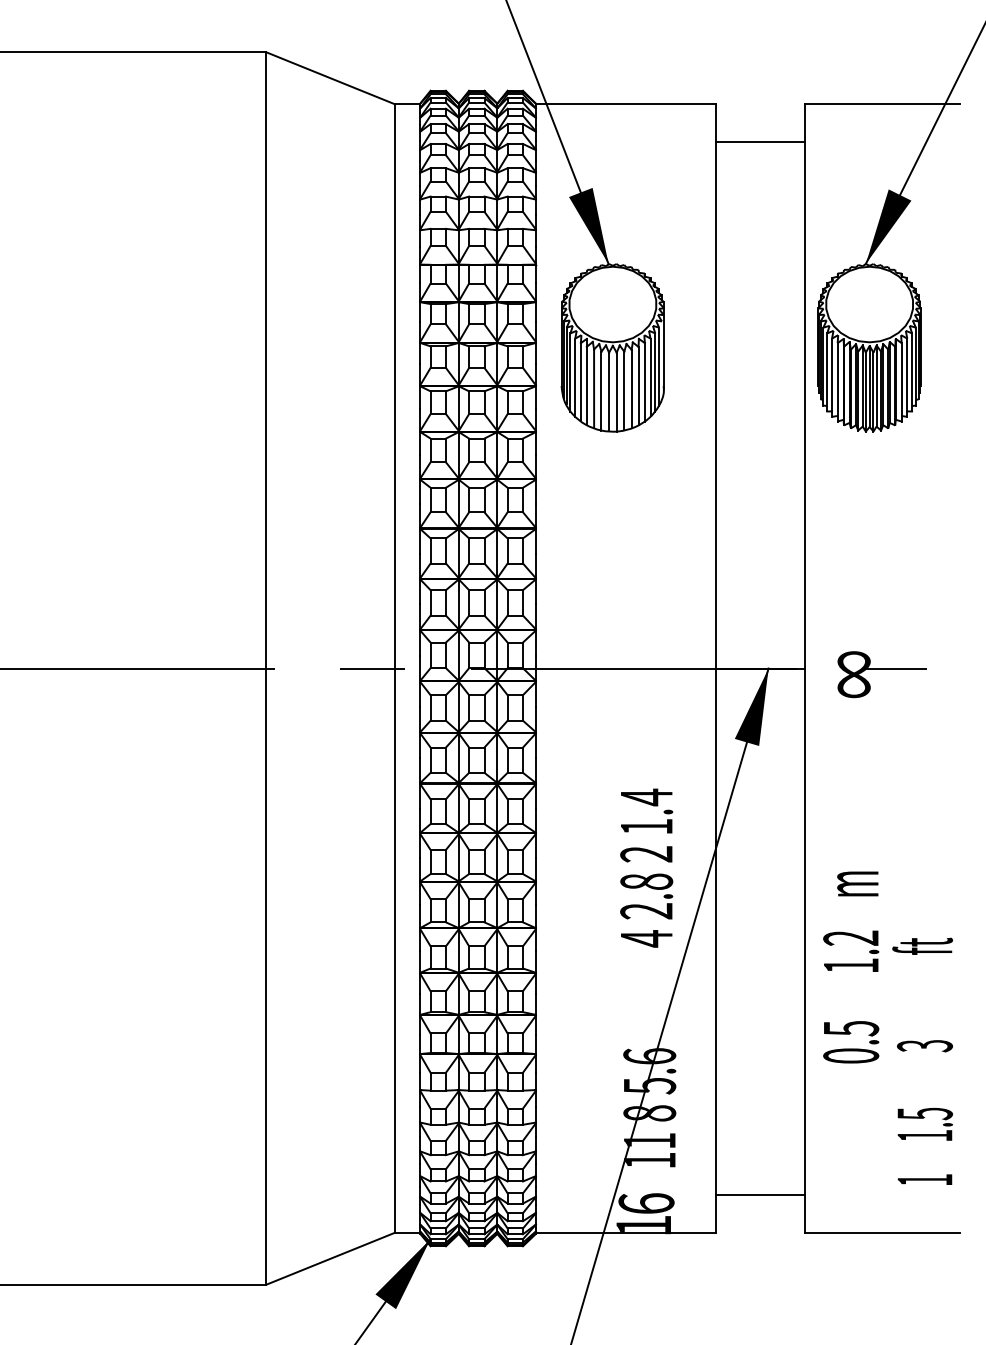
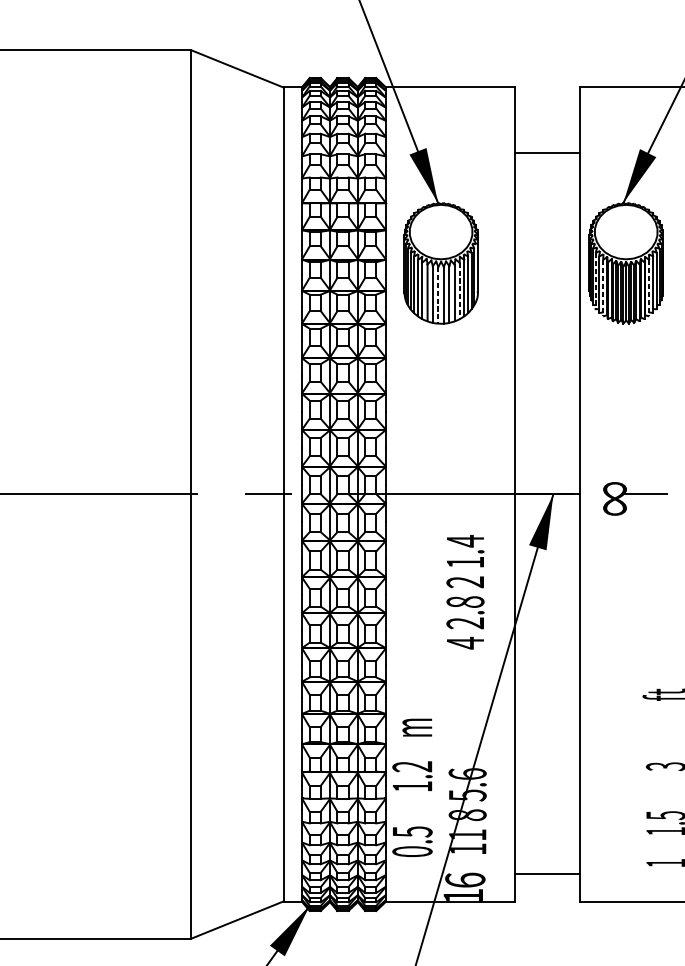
line: (760, 142) -> (547, 153), moved
line: (827, 372) -> (595, 281), solid -> dashed
line: (837, 382) -> (603, 288), solid -> dashed
line: (901, 382) -> (649, 288), solid -> dashed
line: (638, 386) -> (459, 291), solid -> dashed
line: (609, 391) -> (438, 294), solid -> dashed
text: (646, 867) -> (465, 591), moved
text: (851, 967) -> (412, 787), moved

